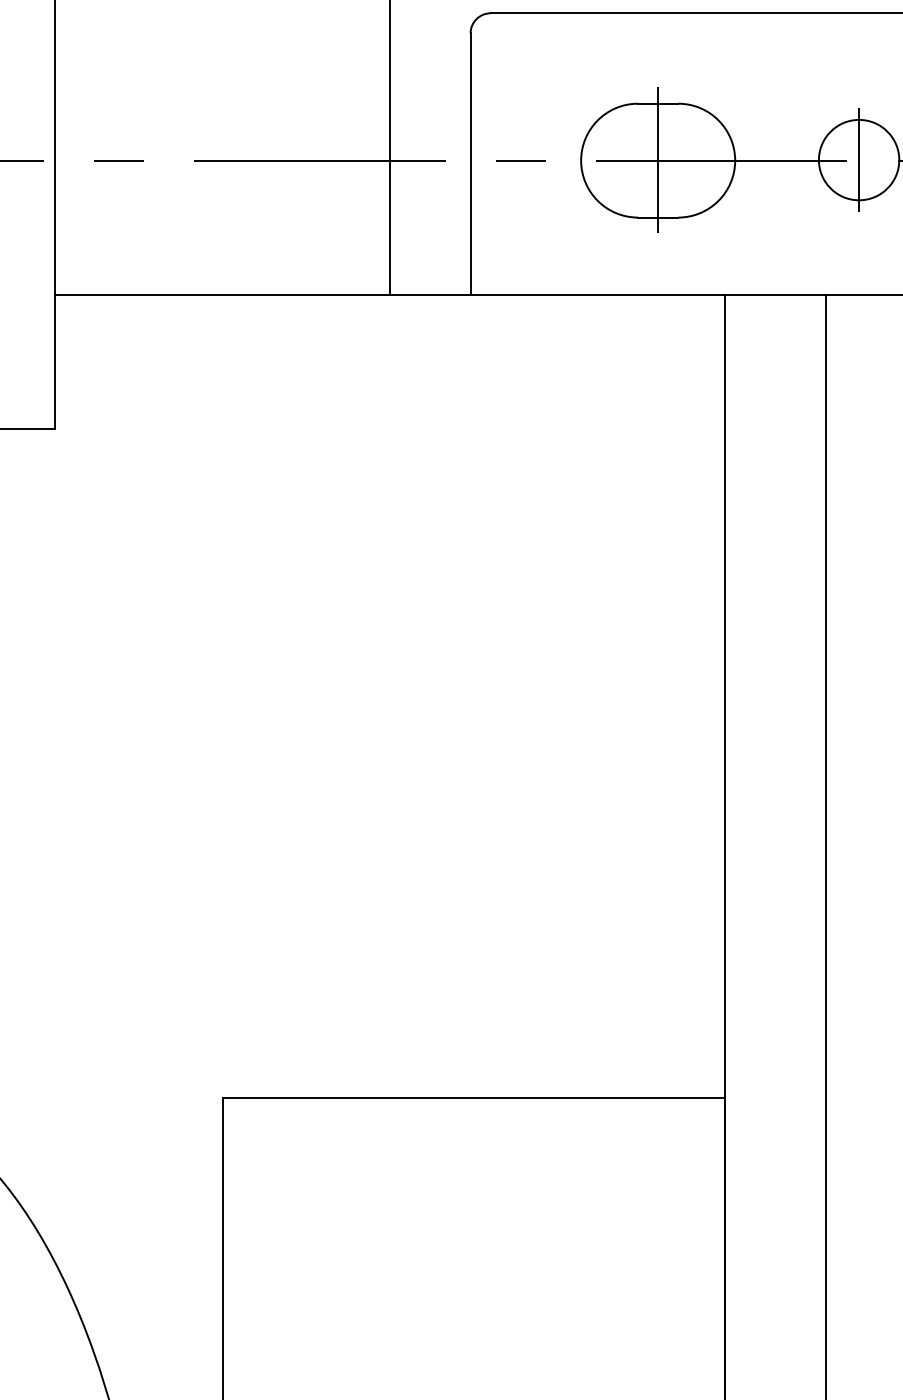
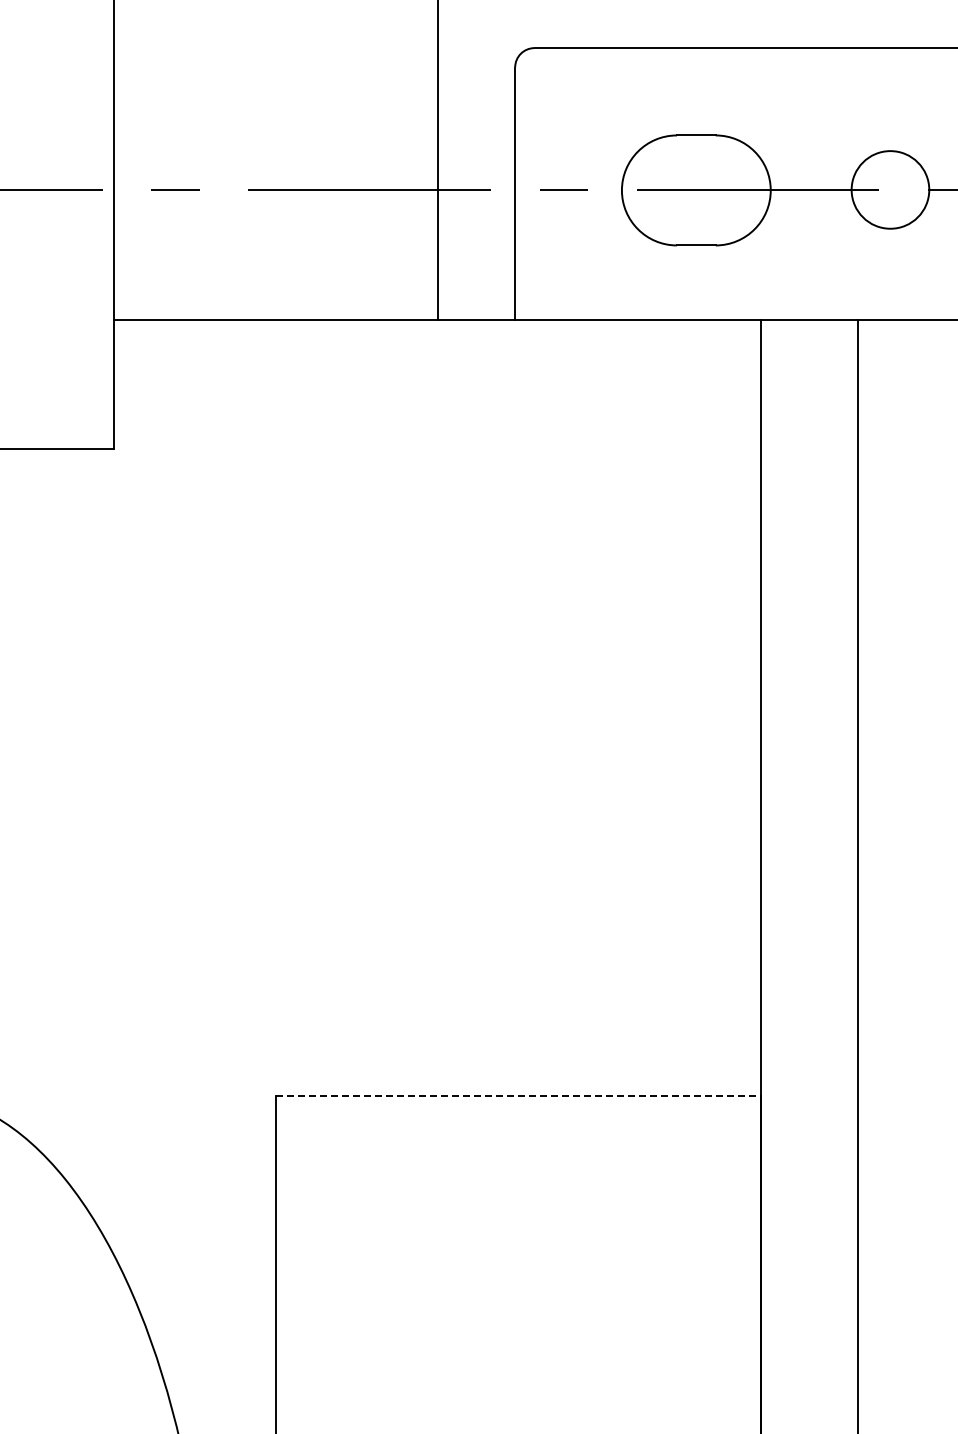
line: (658, 159) -> (696, 189), removed
line: (859, 159) -> (890, 189), removed
line: (474, 1098) -> (518, 1096), solid -> dashed

